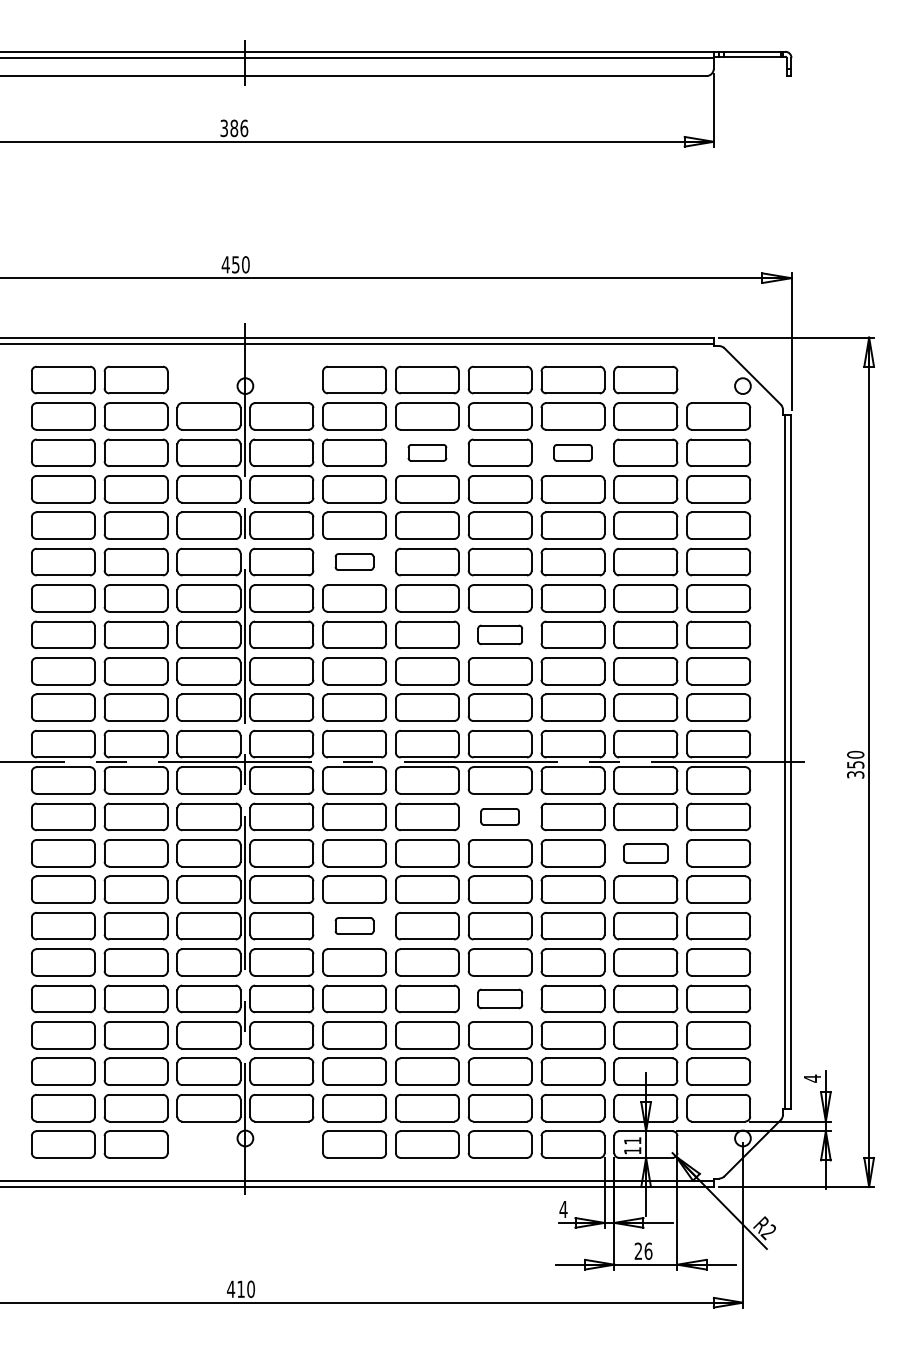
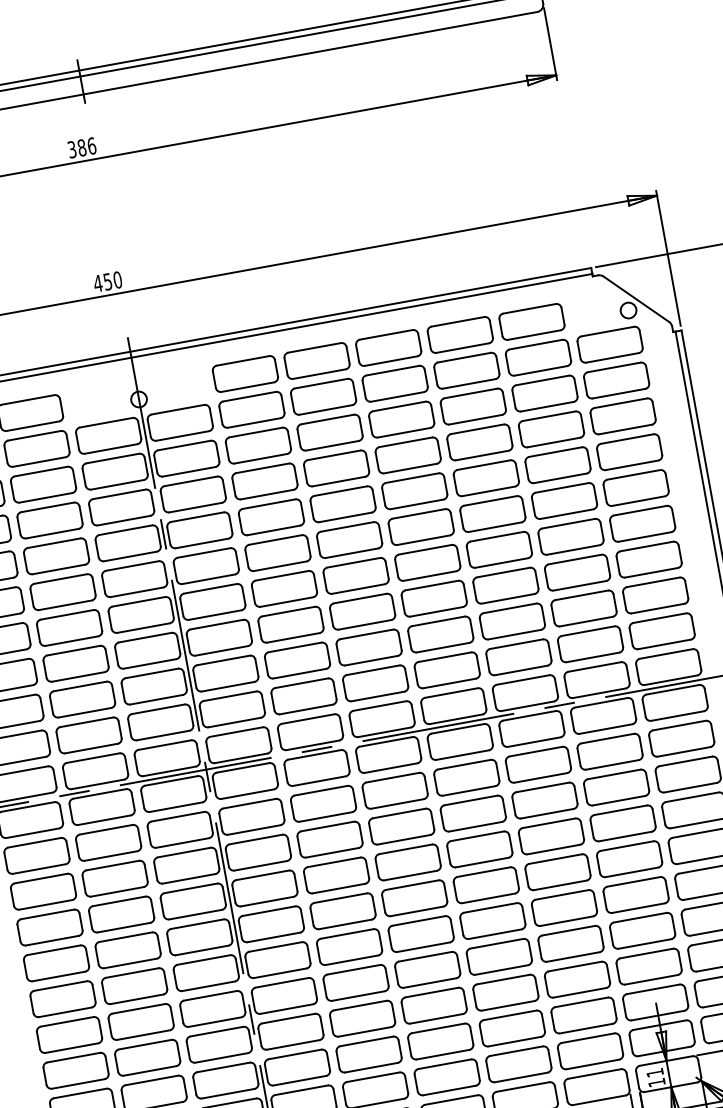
part: (427, 452) -> (330, 432), size x1.67
part: (572, 452) -> (472, 406), size x1.67
part: (354, 561) -> (277, 552), size x1.67
part: (499, 634) -> (433, 598), size x1.43
part: (499, 816) -> (466, 777), size x1.67
part: (645, 853) -> (616, 787), size x1.43
part: (354, 925) -> (342, 910), size x1.67
part: (499, 998) -> (498, 956), size x1.43

